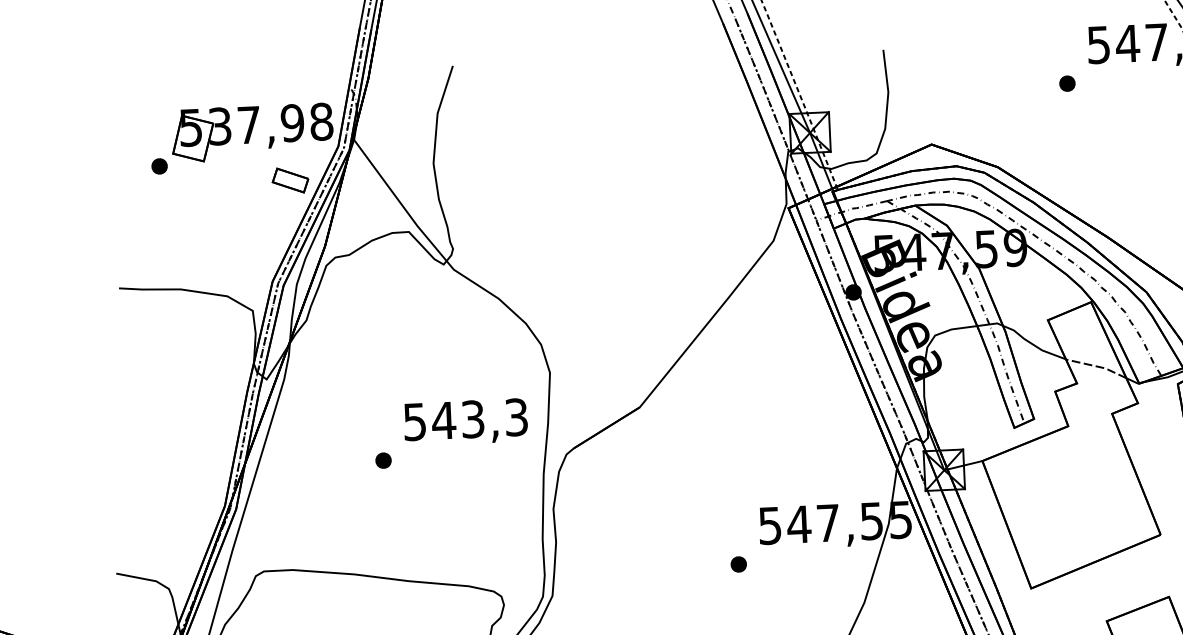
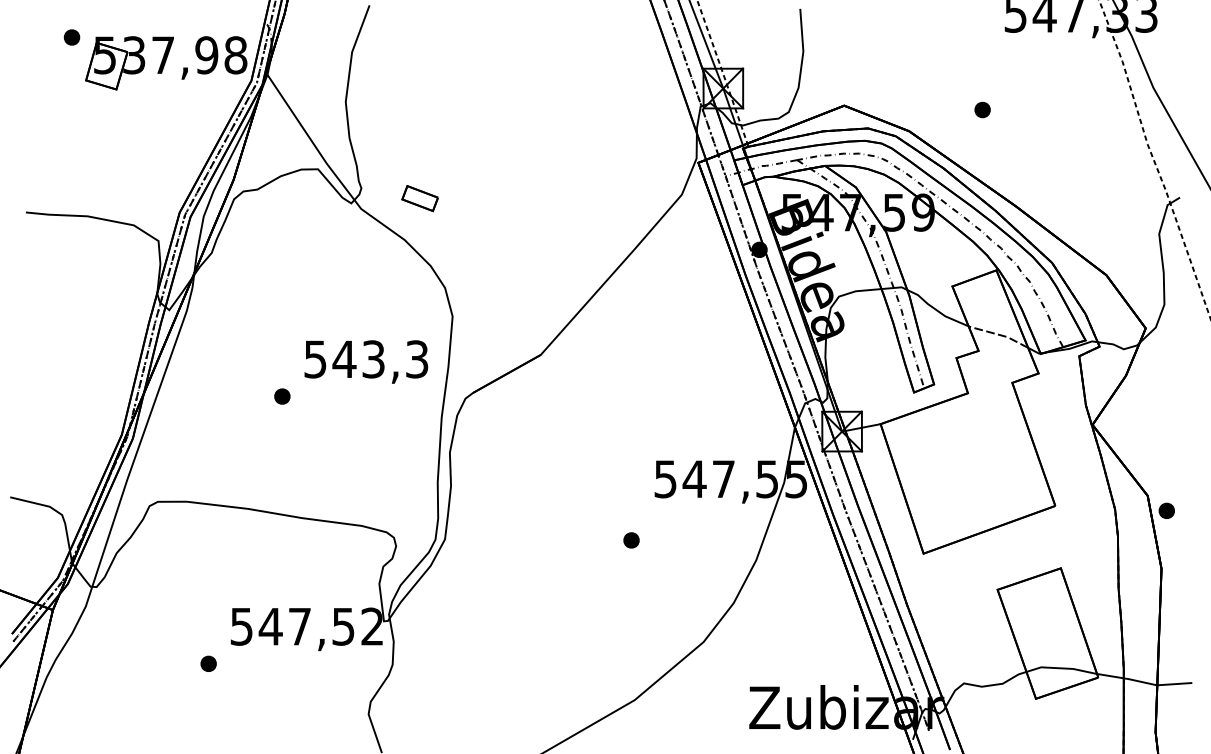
part: (1067, 83) -> (982, 109), moved
part: (159, 166) -> (71, 37), moved
part: (289, 180) -> (419, 198), moved
part: (738, 564) -> (631, 540), moved

